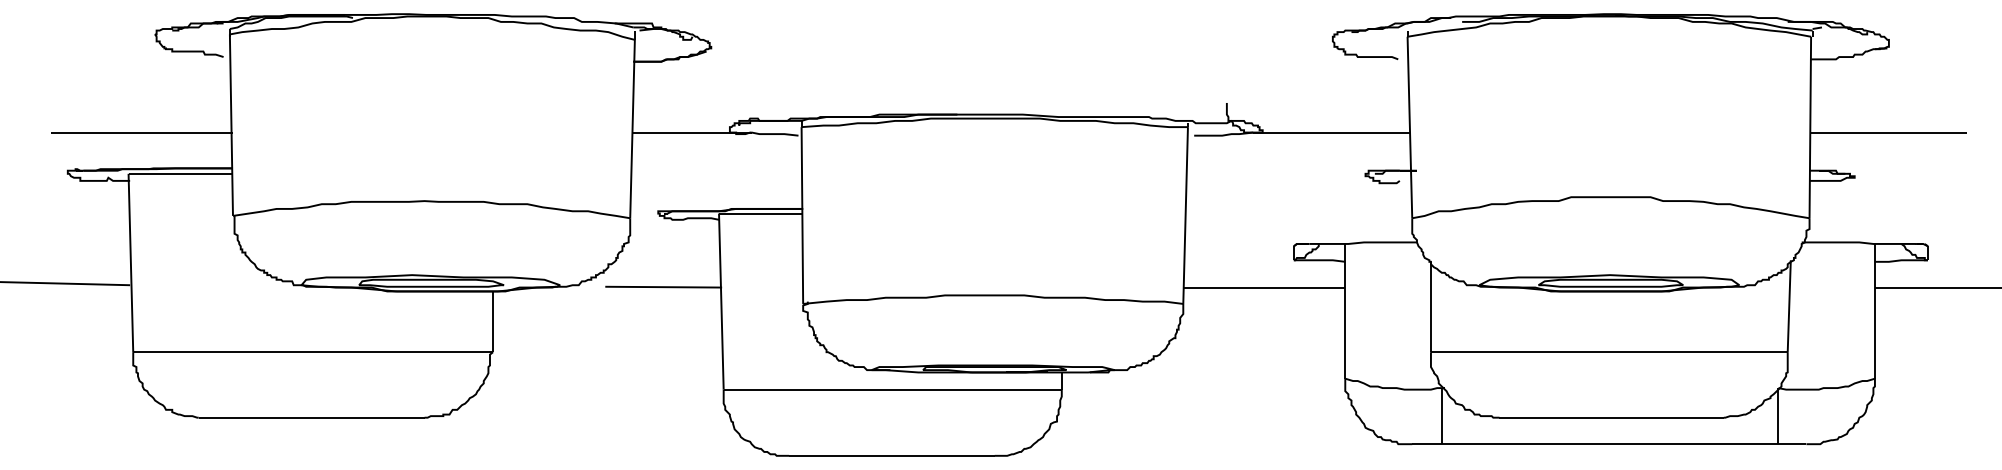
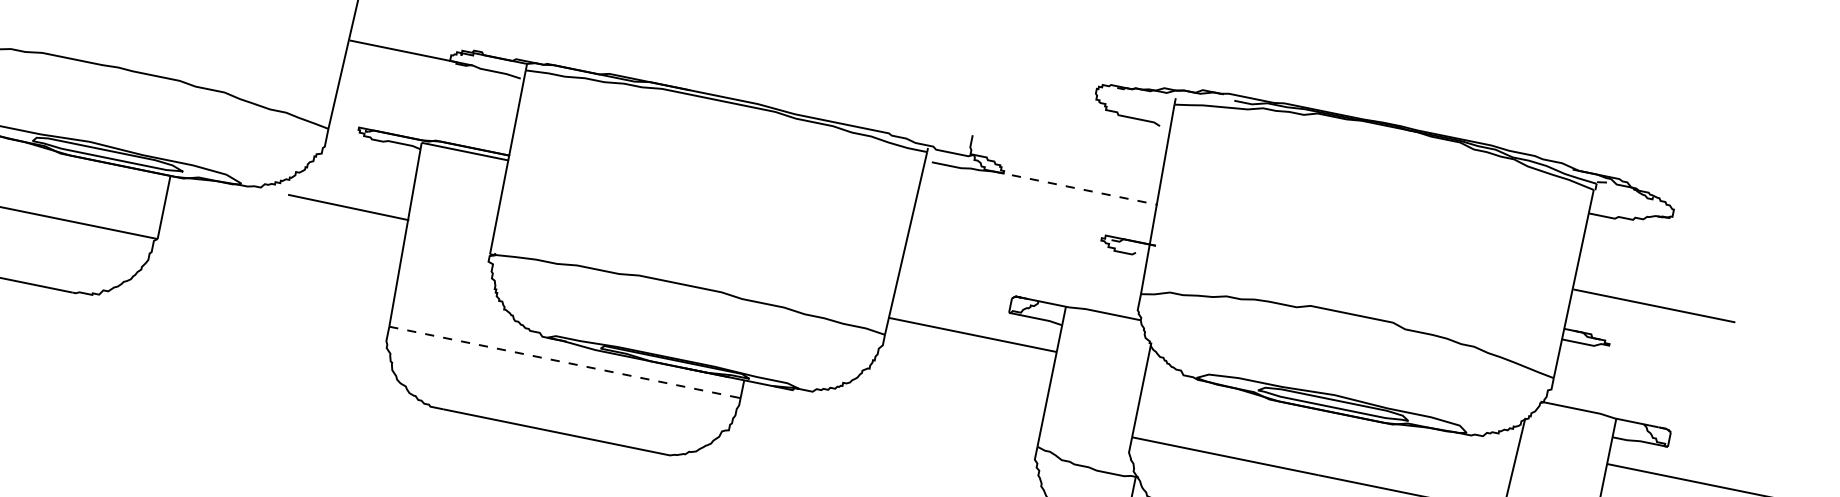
line: (1332, 132) -> (1076, 188), solid -> dashed
line: (892, 389) -> (564, 362), solid -> dashed

